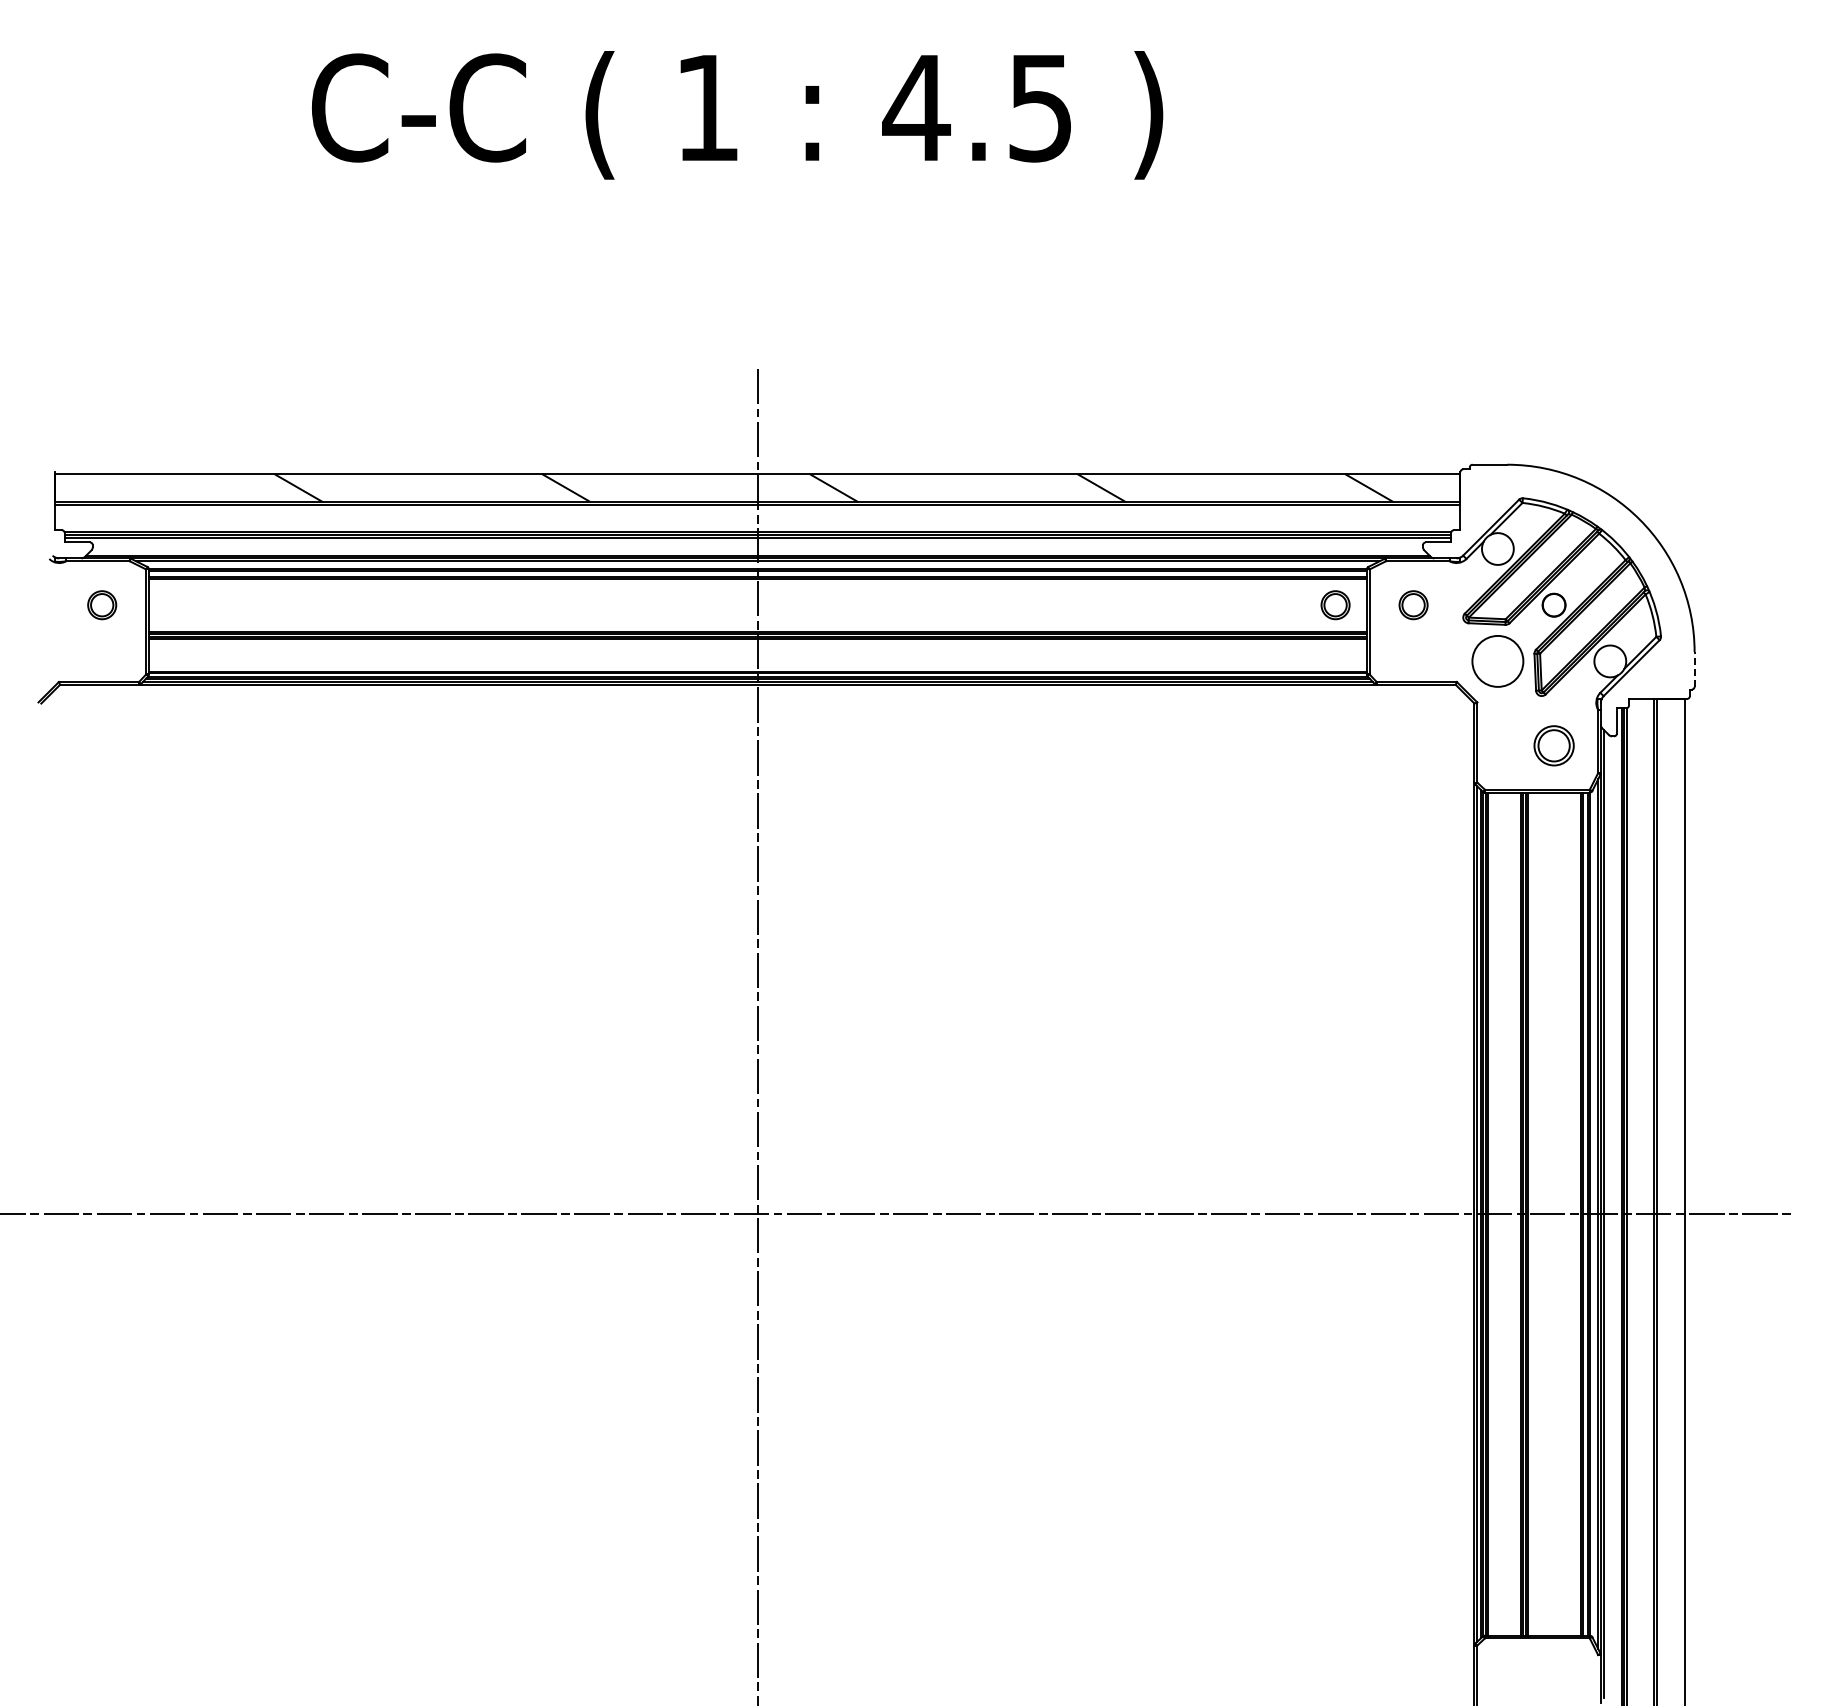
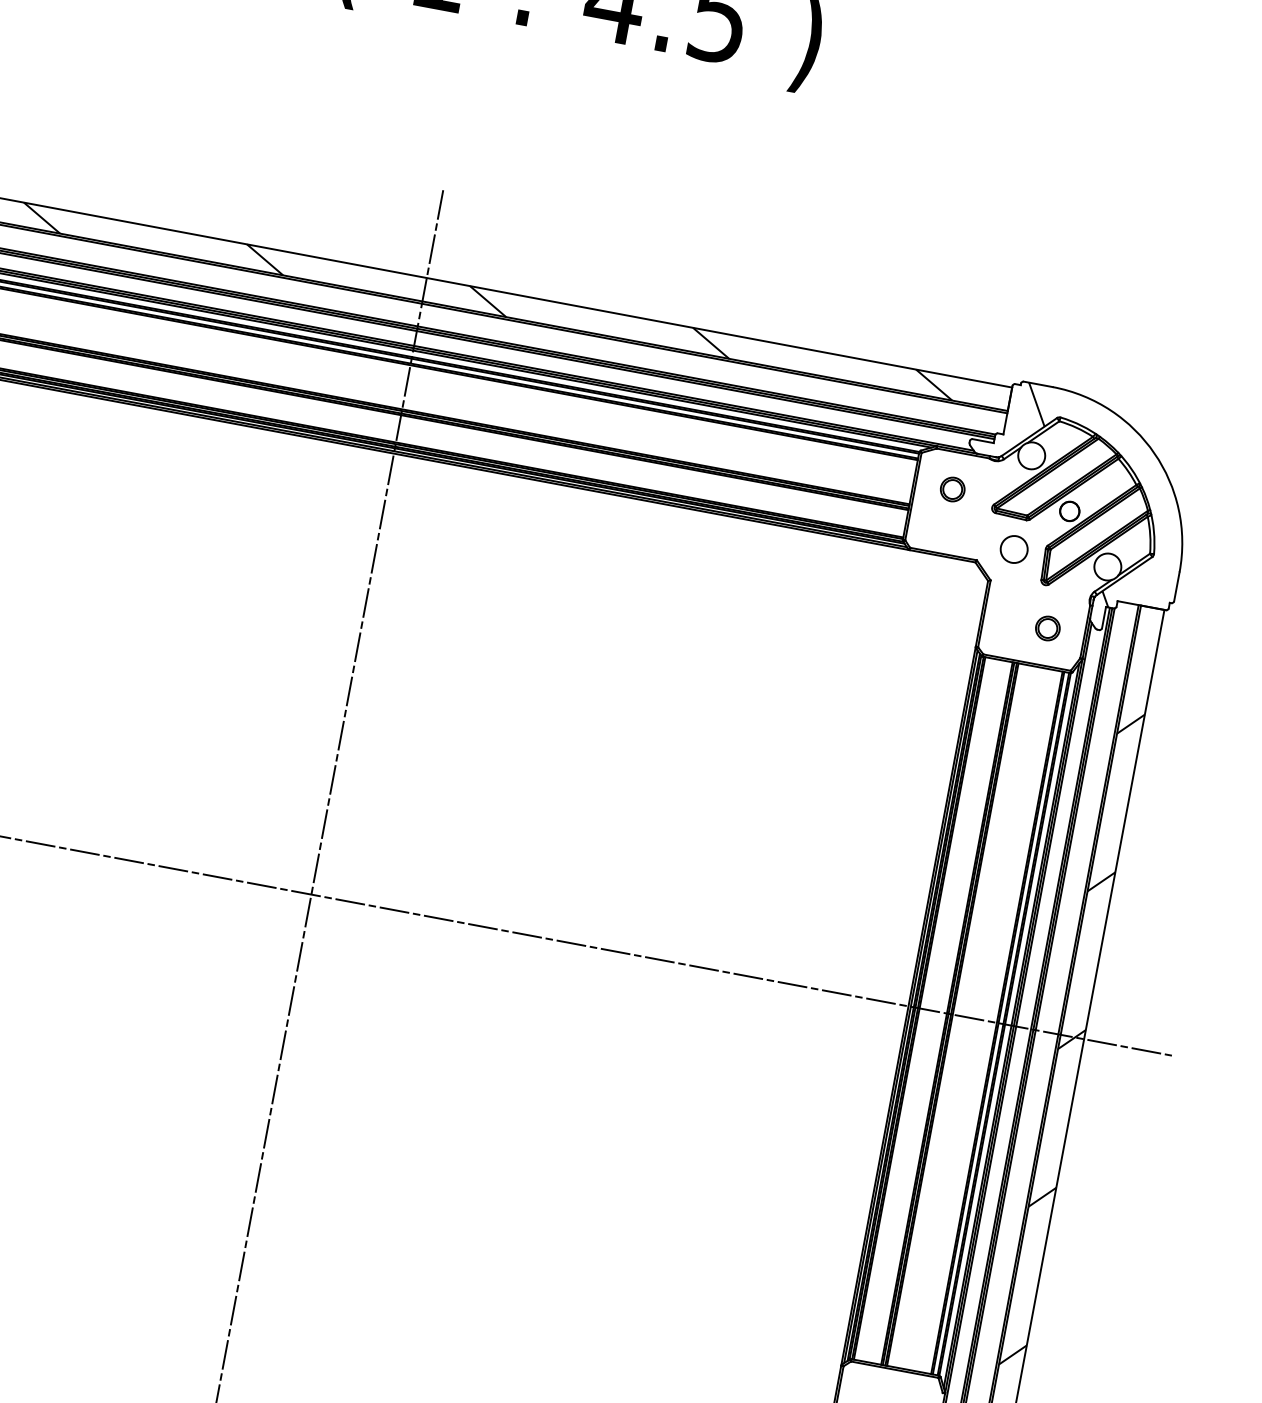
hatch: (1548, 586) -> (1068, 494), added
part: (1335, 605) -> (887, 477), removed
circle: (1497, 661) -> (1013, 549), size x0.62
line: (1694, 668) -> (1176, 586), dashed -> solid
part: (1553, 745) -> (1047, 628), size x0.71
hatch: (1671, 1216) -> (1072, 1039), added

